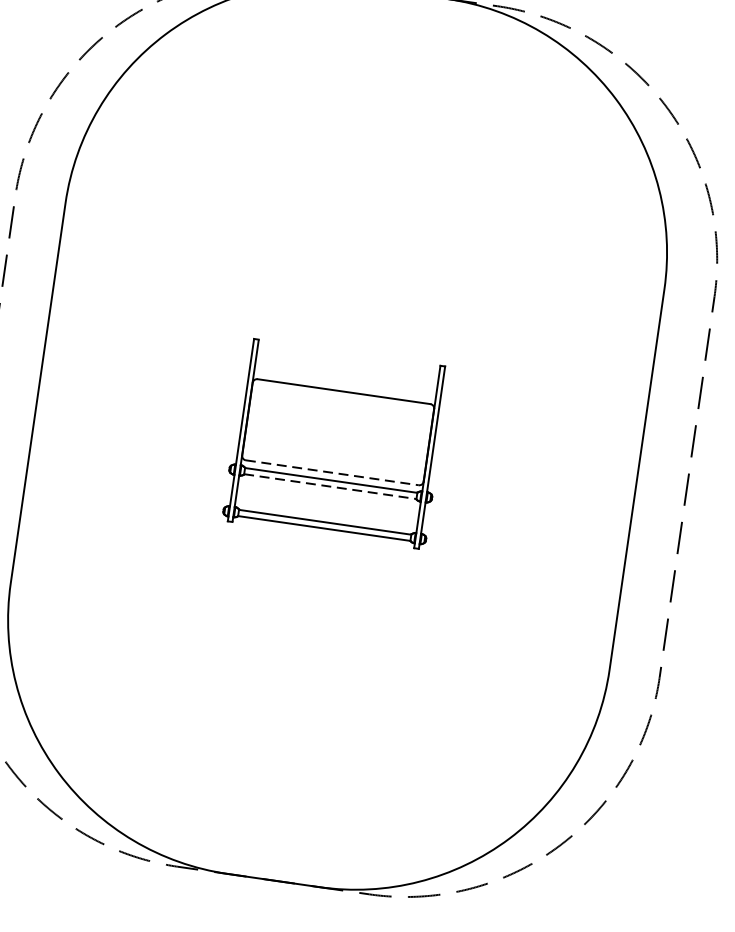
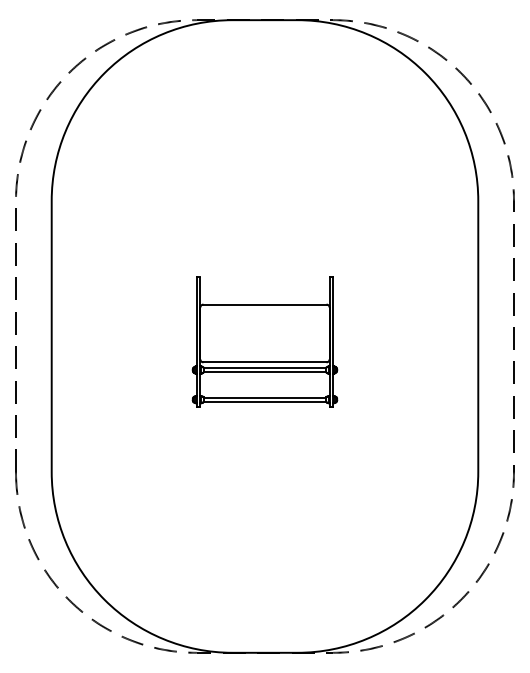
line: (331, 472) -> (264, 362), dashed -> solid
line: (331, 487) -> (265, 372), dashed -> solid

